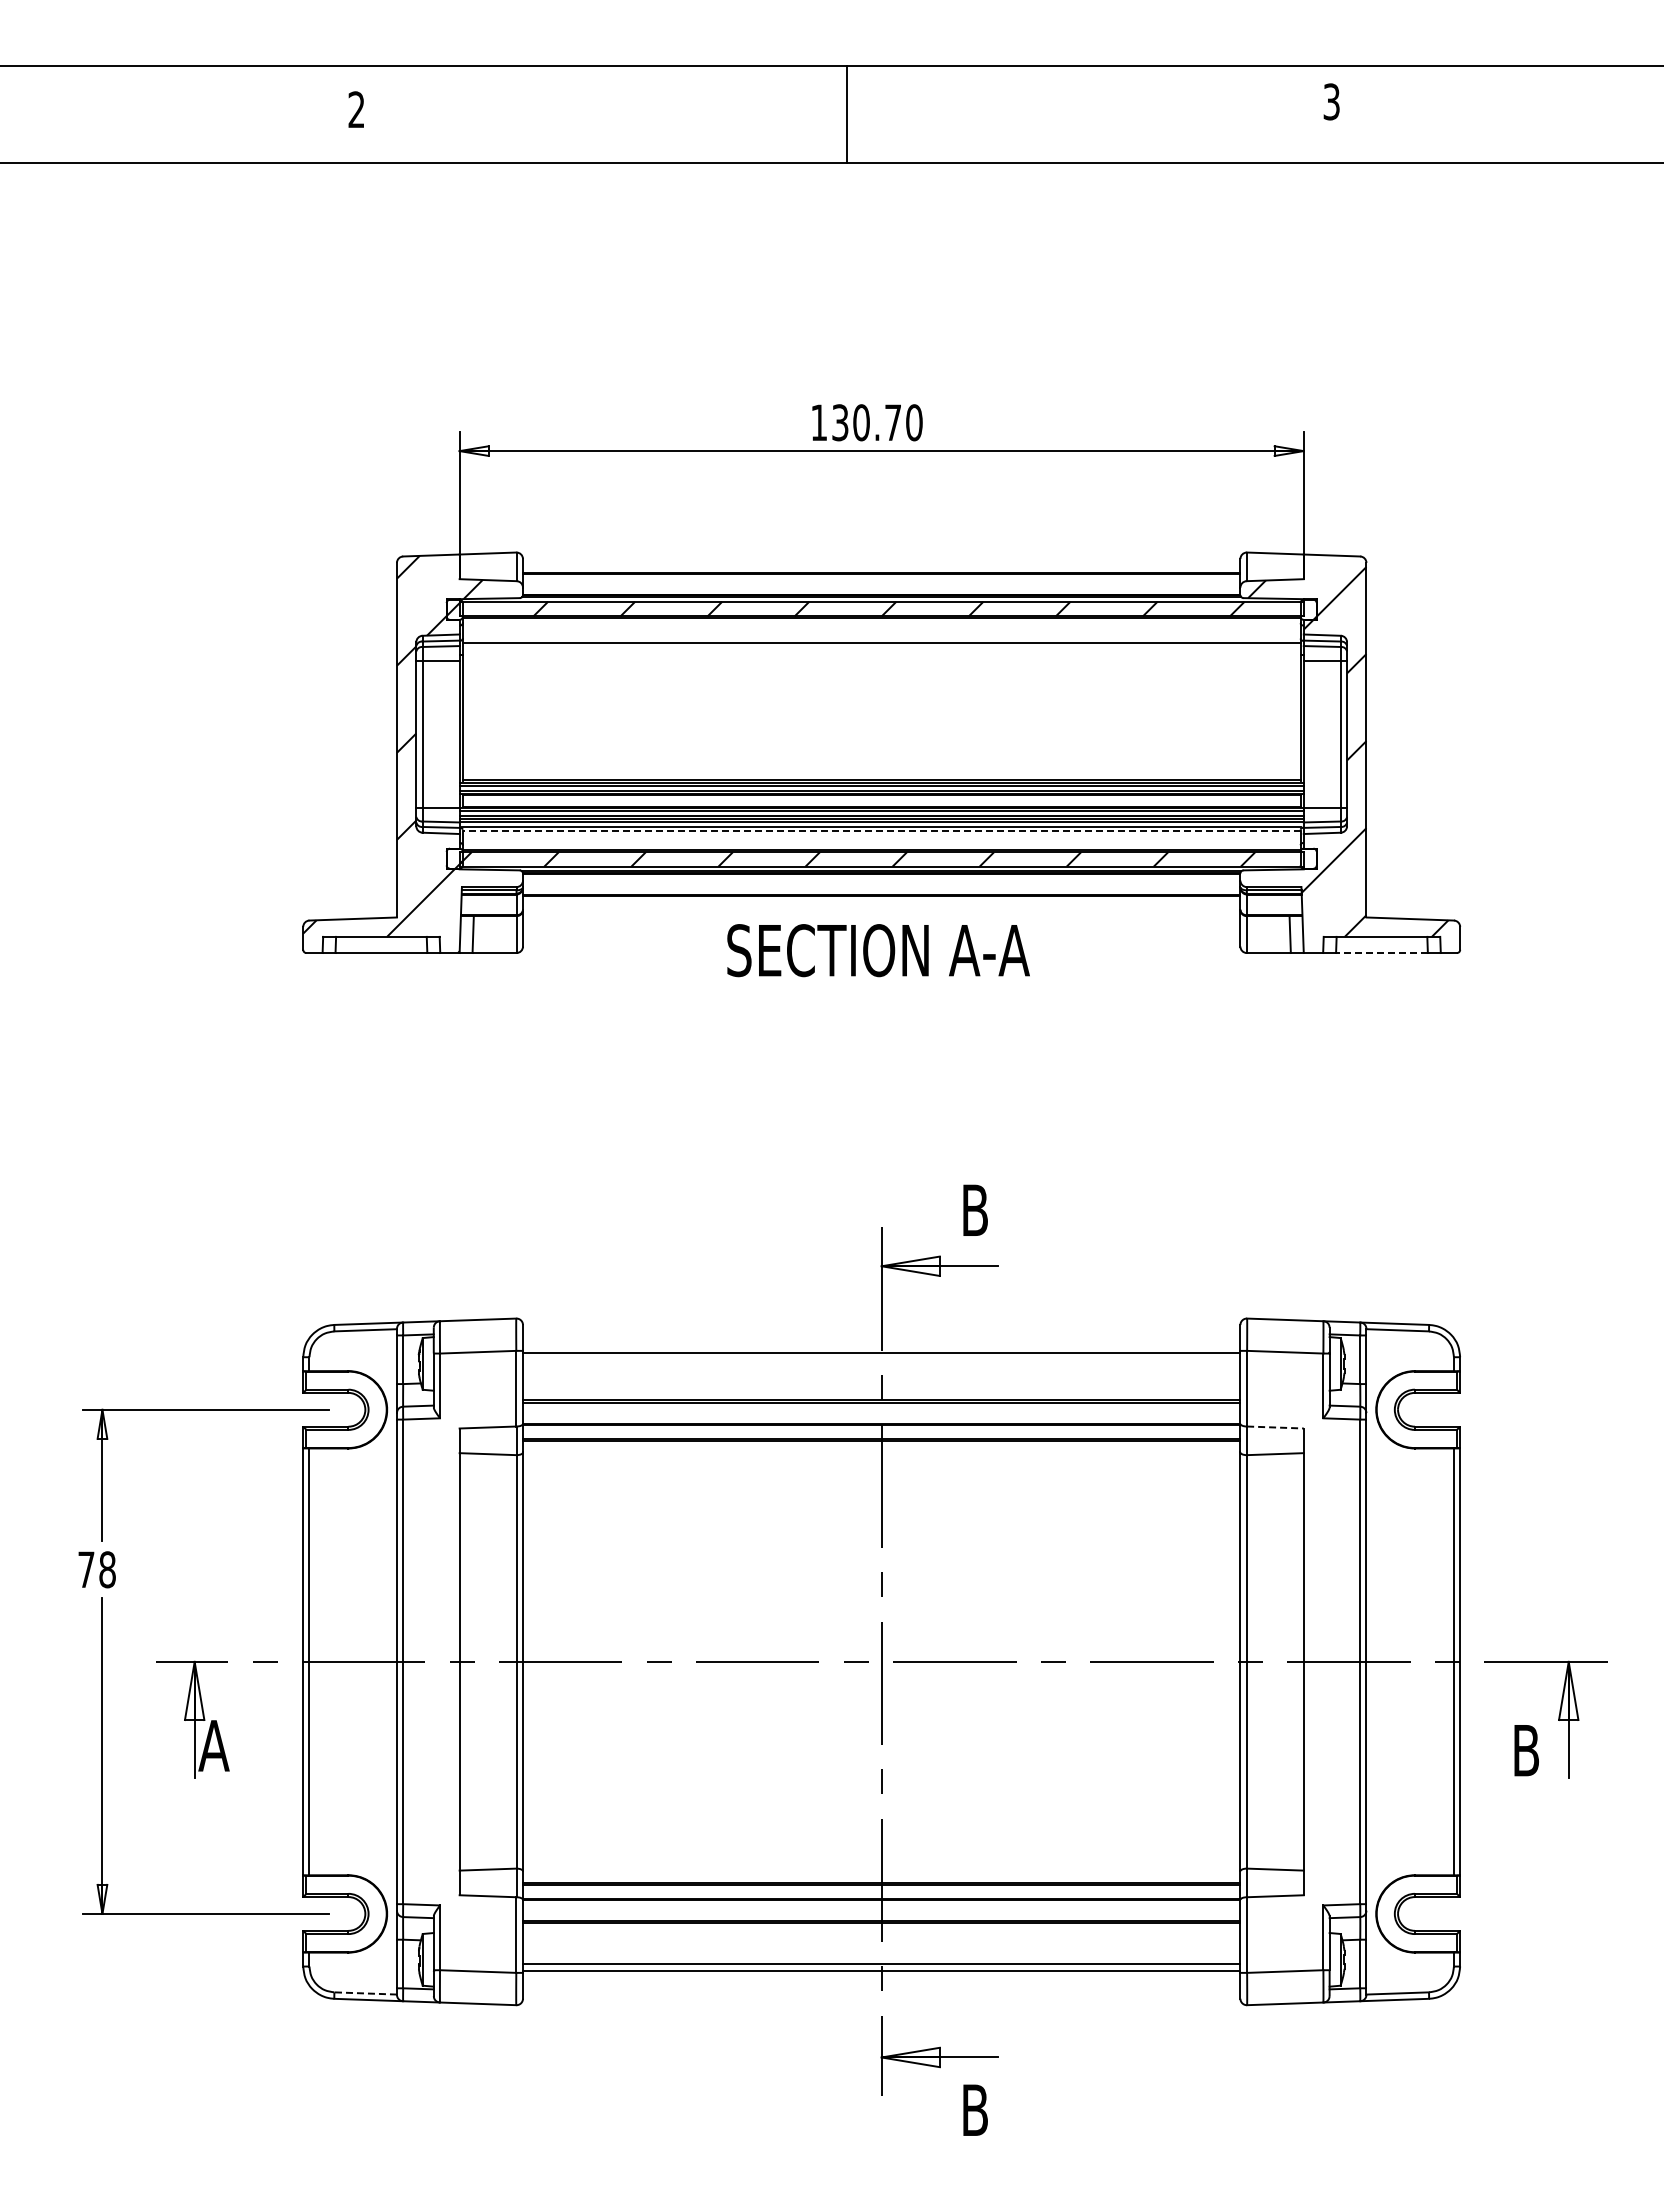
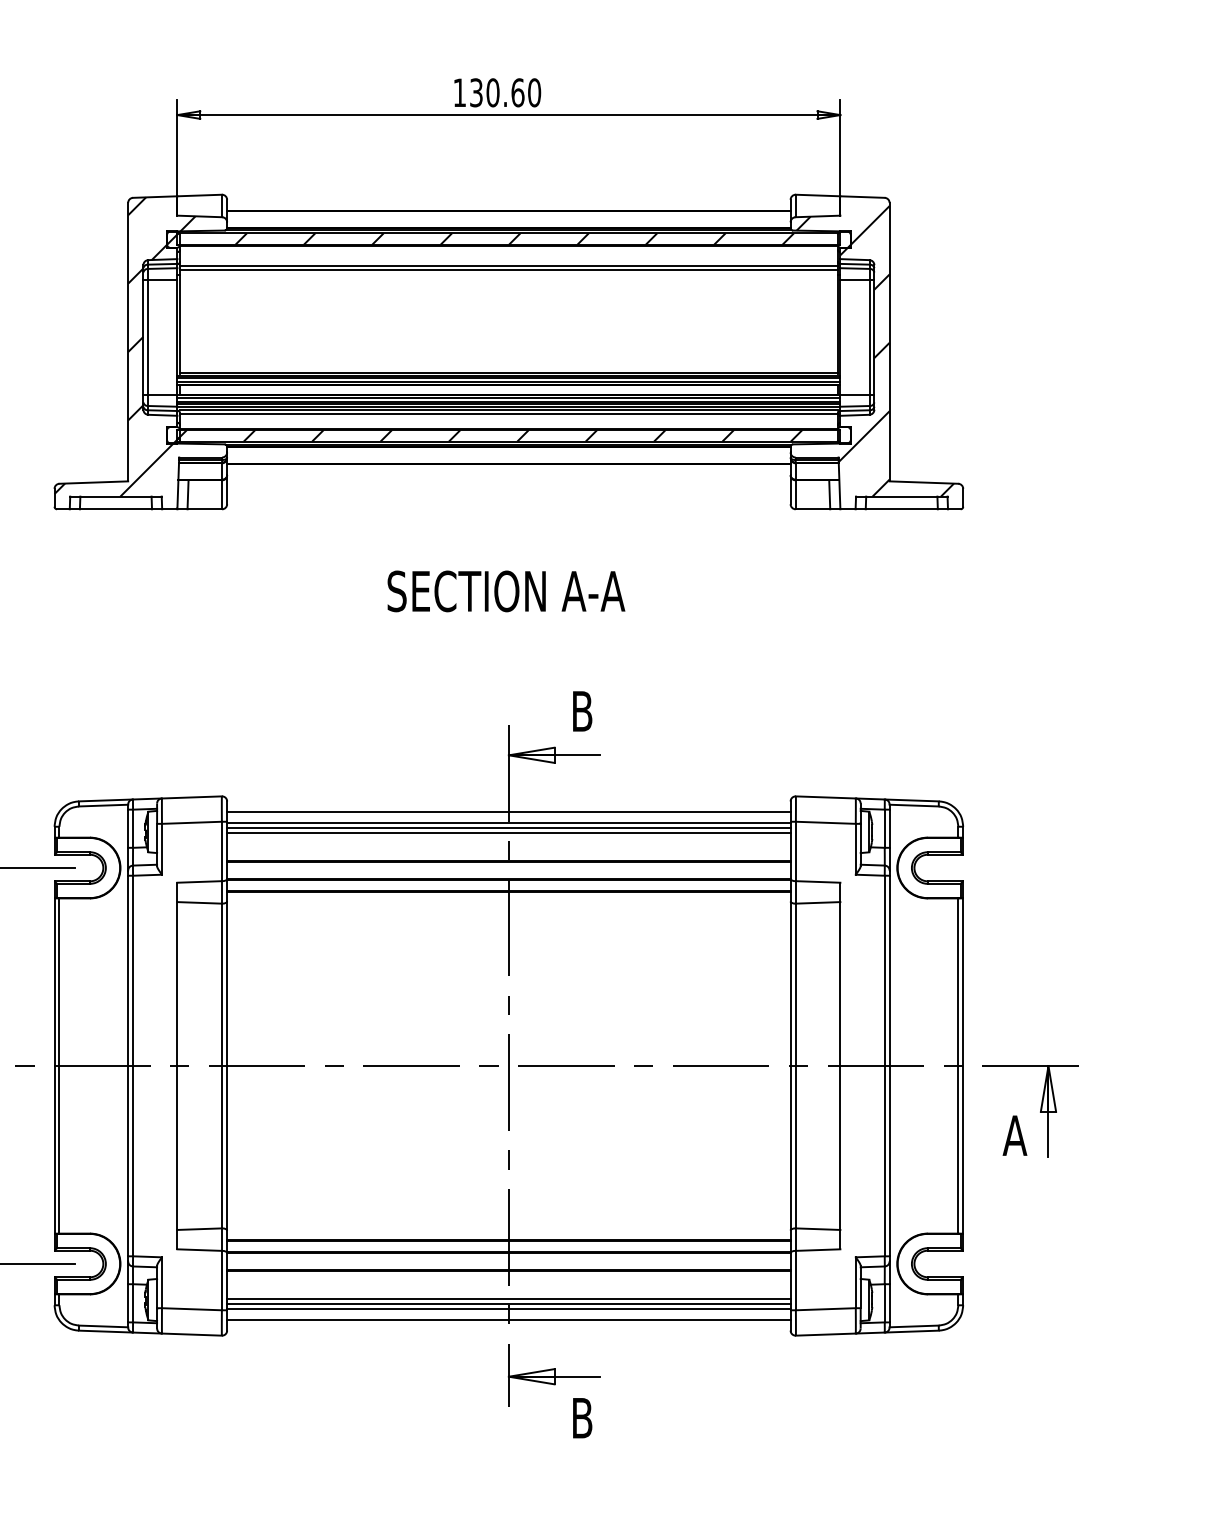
text: (893, 422) -> (518, 92), 130.70 -> 130.60
line: (881, 648) -> (508, 270), added
line: (881, 831) -> (508, 413), dashed -> solid
text: (878, 950) -> (506, 591), moved
line: (1381, 953) -> (901, 509), dashed -> solid
line: (881, 1338) -> (508, 812), added
line: (881, 1359) -> (508, 828), added
line: (881, 1365) -> (508, 833), added
line: (1275, 1427) -> (818, 881), dashed -> solid
text: (1525, 1750) -> (1014, 1135), B -> A
line: (881, 1958) -> (508, 1298), added
line: (881, 1985) -> (508, 1320), added
line: (365, 1993) -> (103, 1326), dashed -> solid

